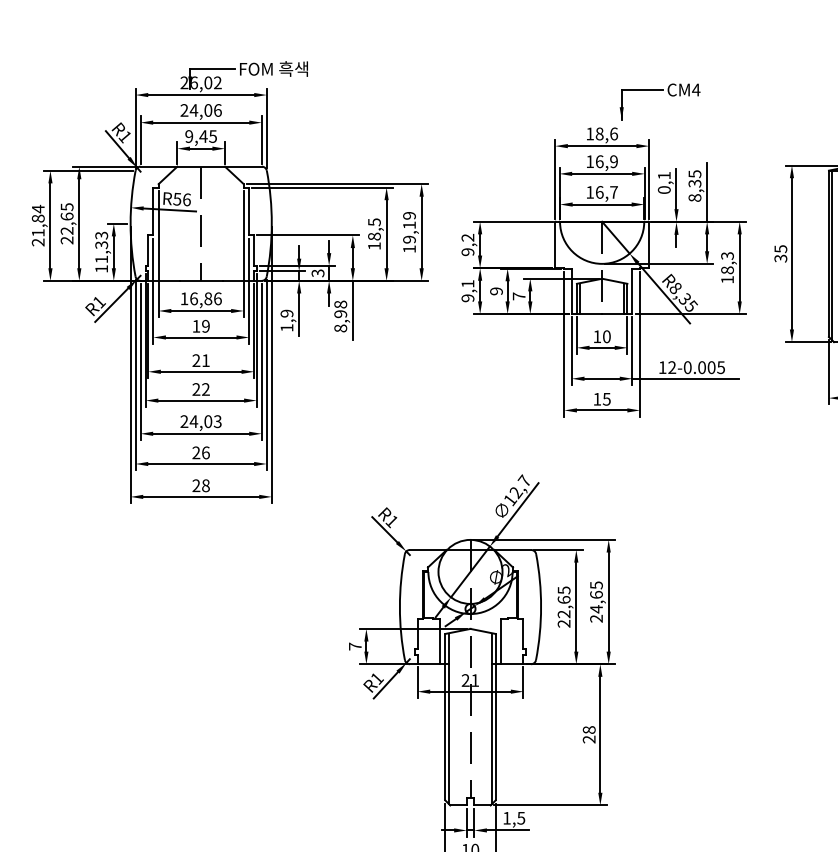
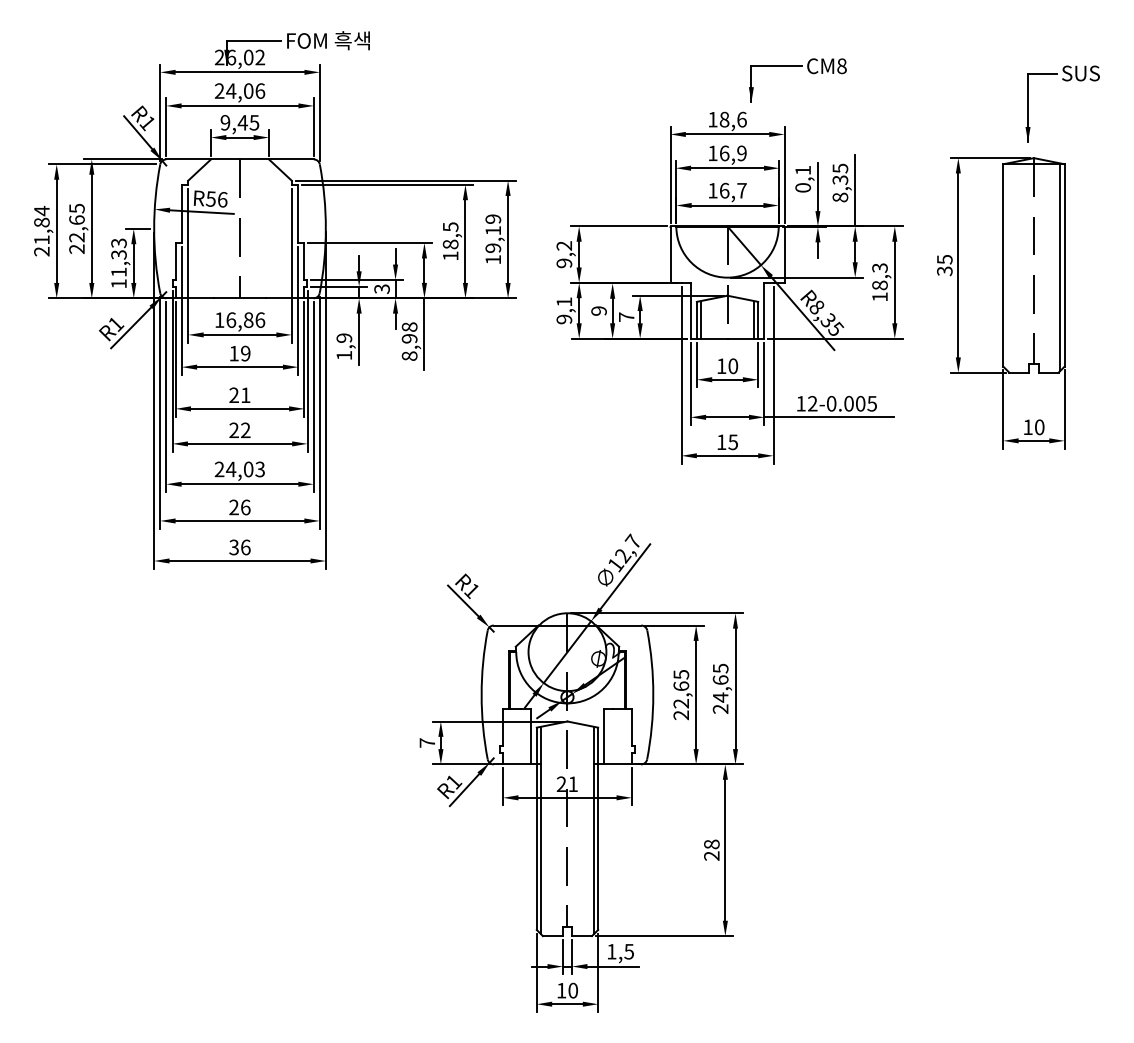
text: (695, 90) -> (841, 66), CM4 -> CM8
line: (832, 255) -> (1007, 267), removed
text: (200, 485) -> (239, 547), 28 -> 36

